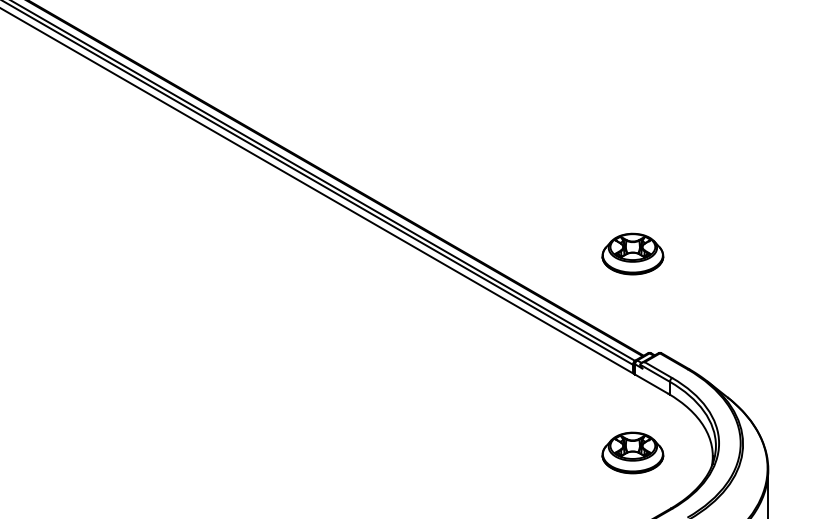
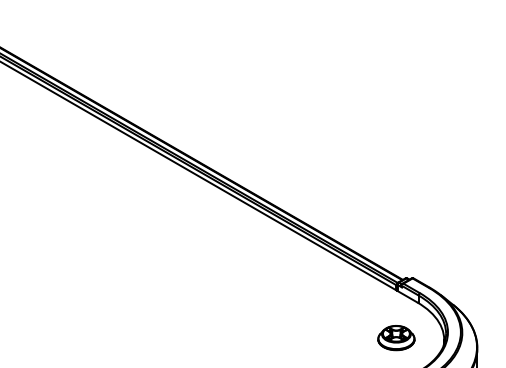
part: (633, 254) -> (396, 219), removed

